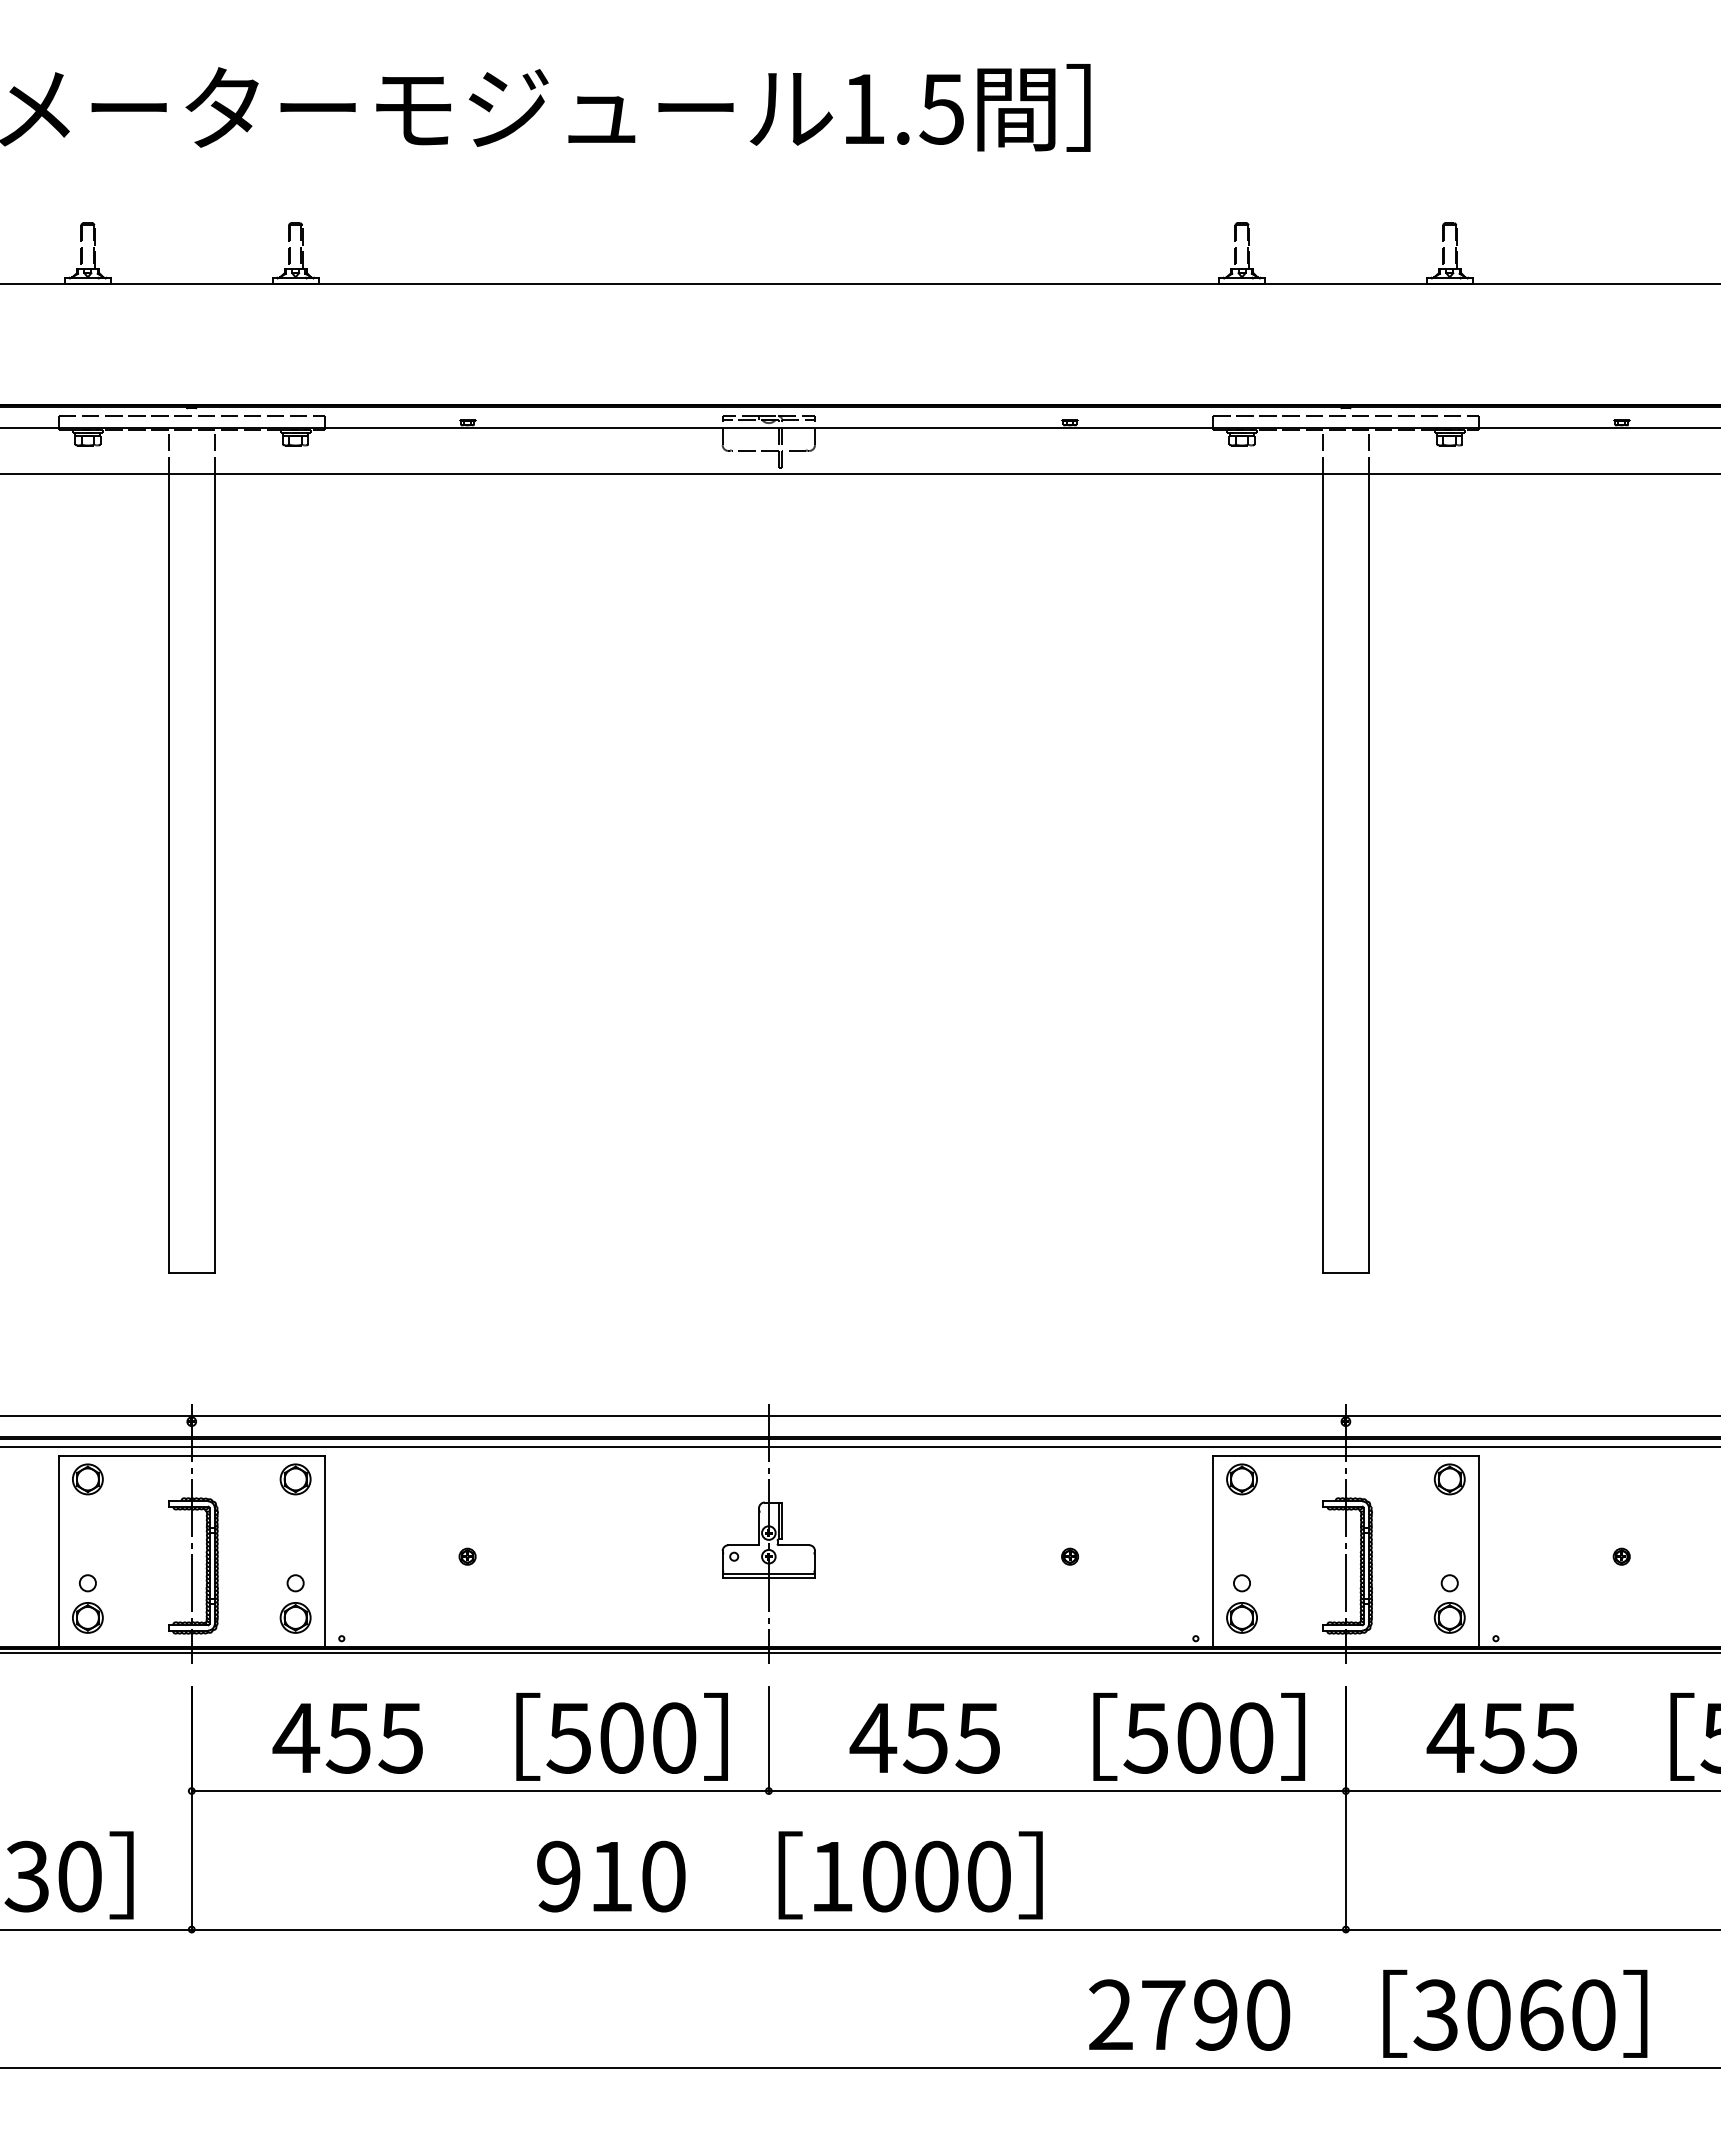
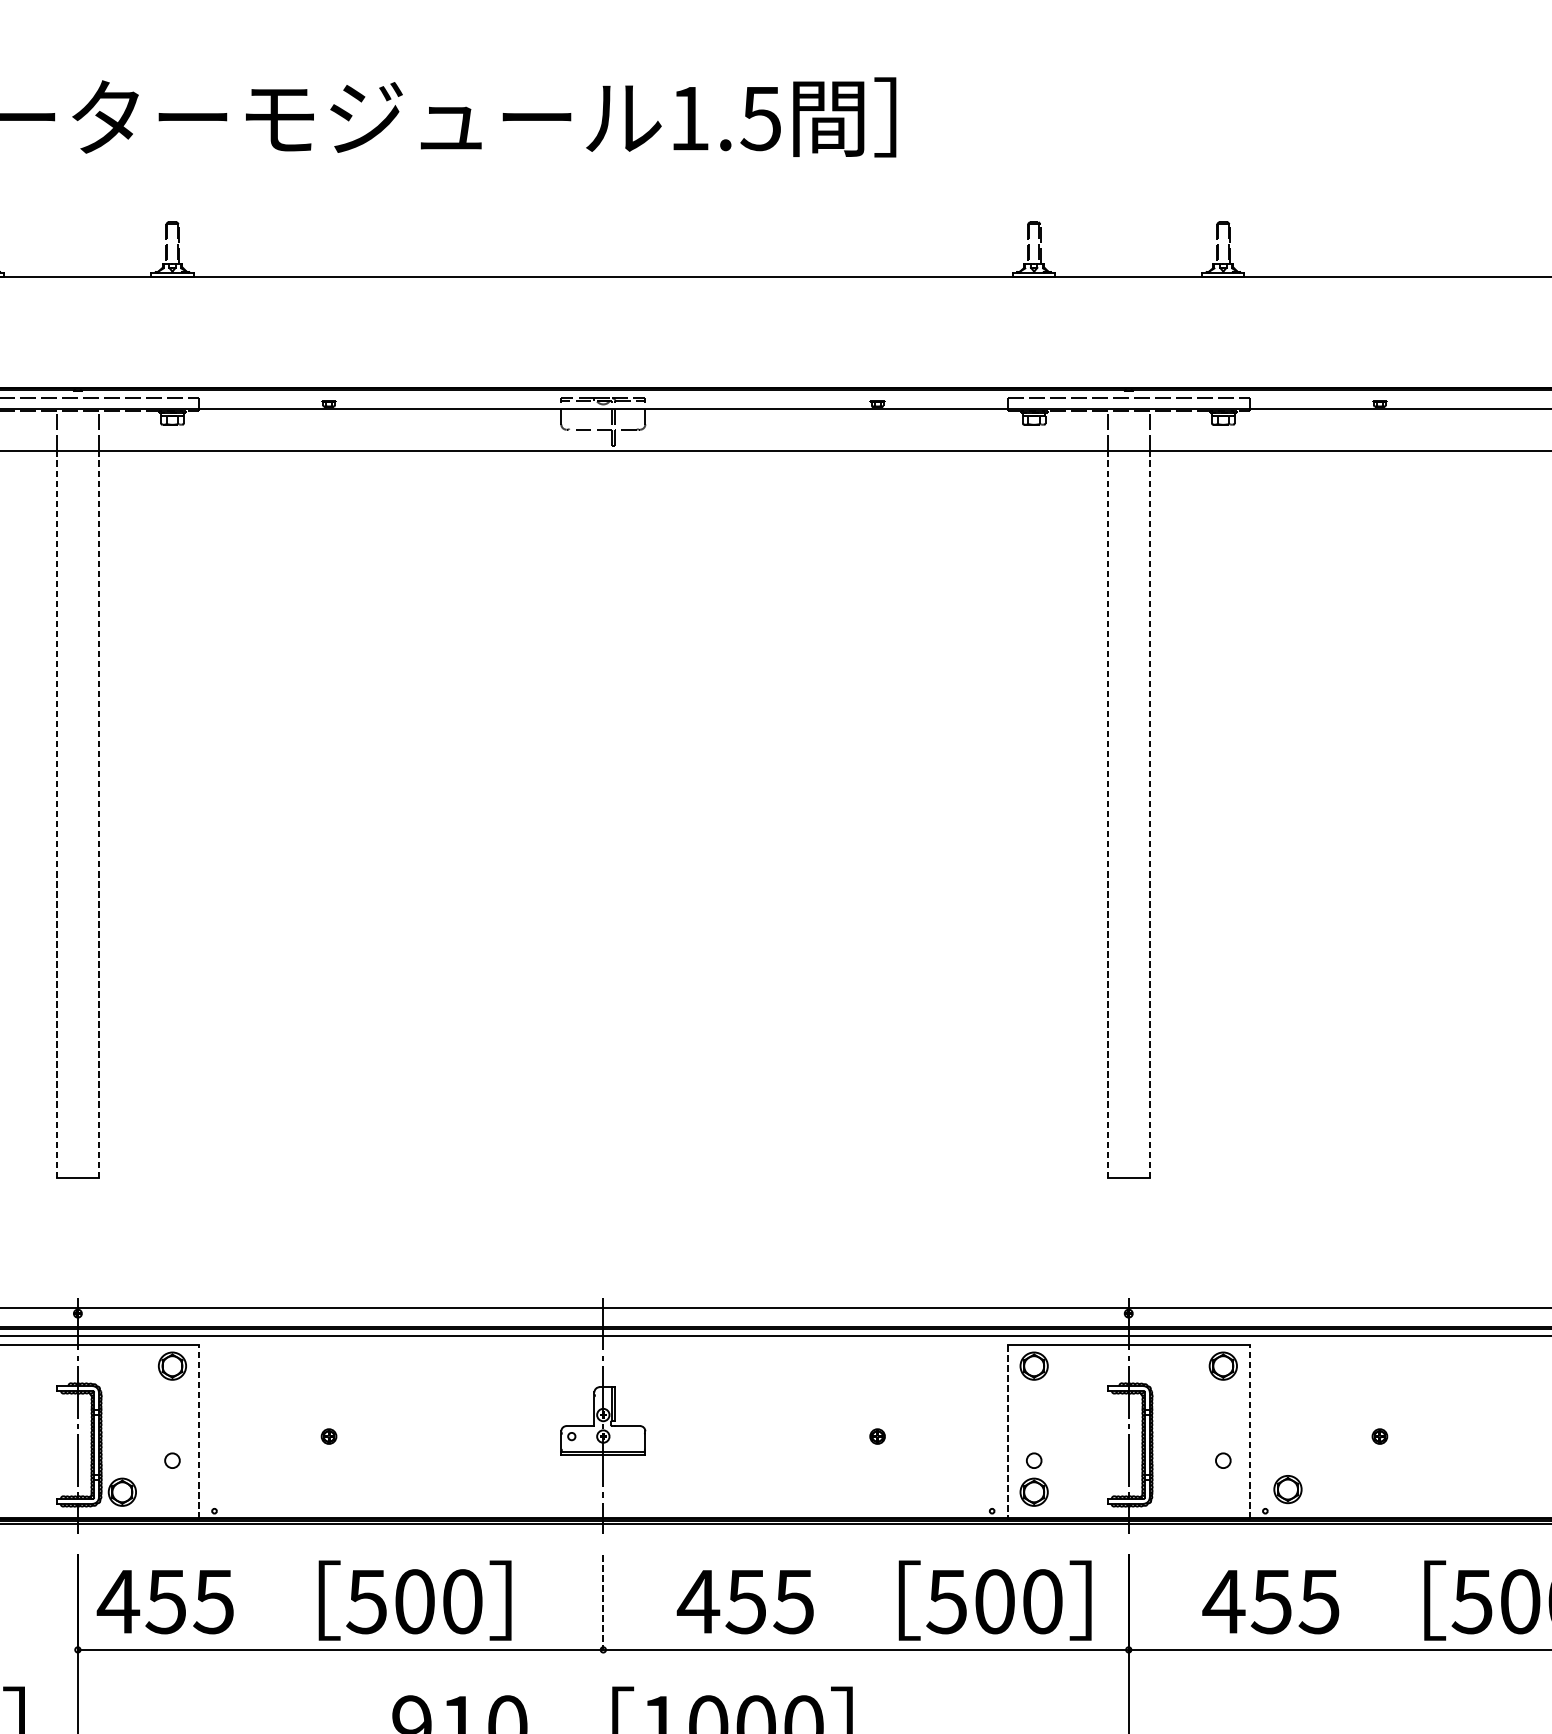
line: (168, 872) -> (56, 813), solid -> dashed
line: (214, 872) -> (98, 813), solid -> dashed
line: (1322, 872) -> (1107, 813), solid -> dashed
line: (1369, 872) -> (1150, 813), solid -> dashed
line: (324, 1551) -> (198, 1431), solid -> dashed
line: (1478, 1551) -> (1249, 1431), solid -> dashed
line: (1213, 1552) -> (1008, 1432), solid -> dashed
part: (295, 1617) -> (122, 1491), moved
part: (1449, 1617) -> (1287, 1489), moved
text: (499, 1736) -> (303, 1600), moved
line: (768, 1739) -> (603, 1602), solid -> dashed

